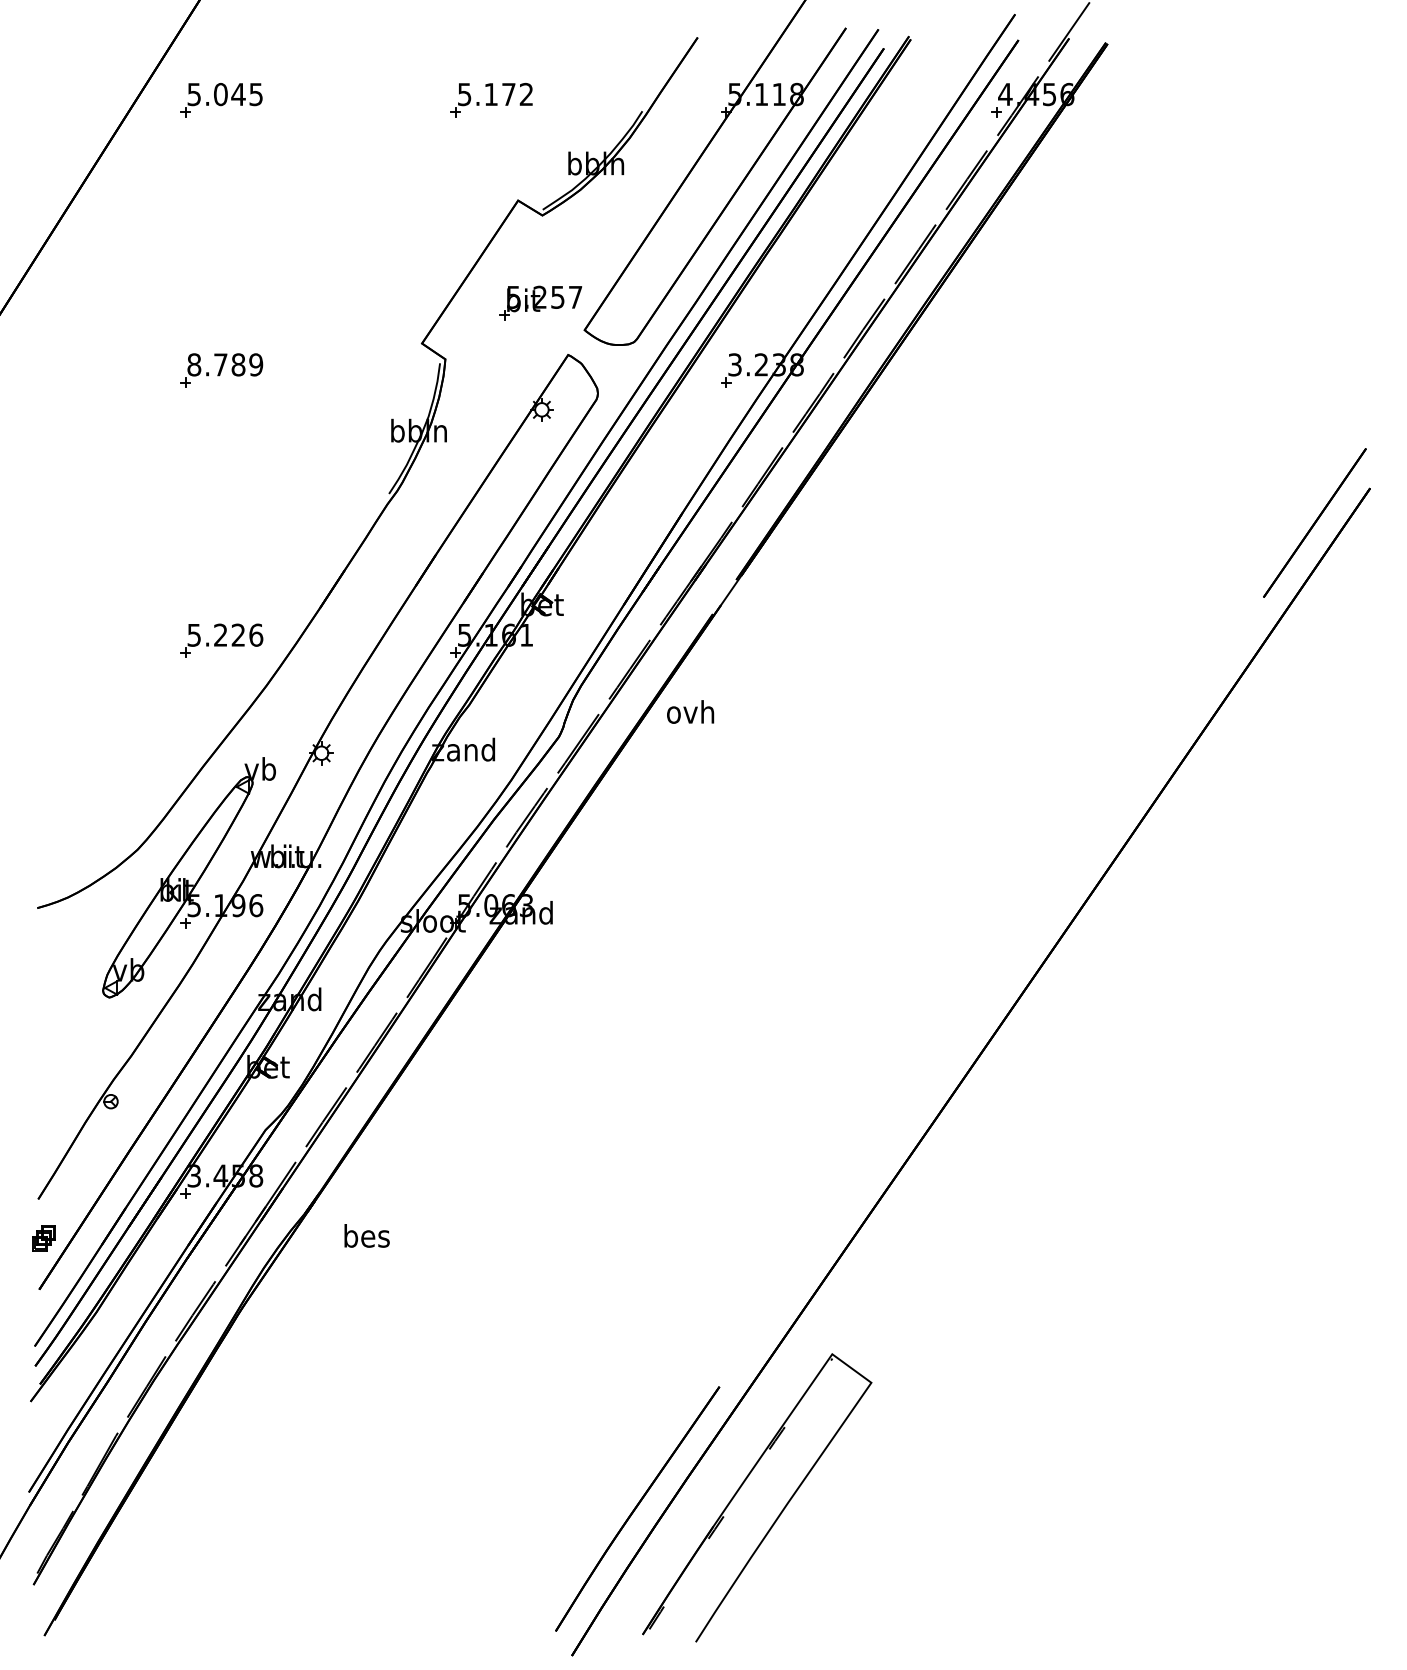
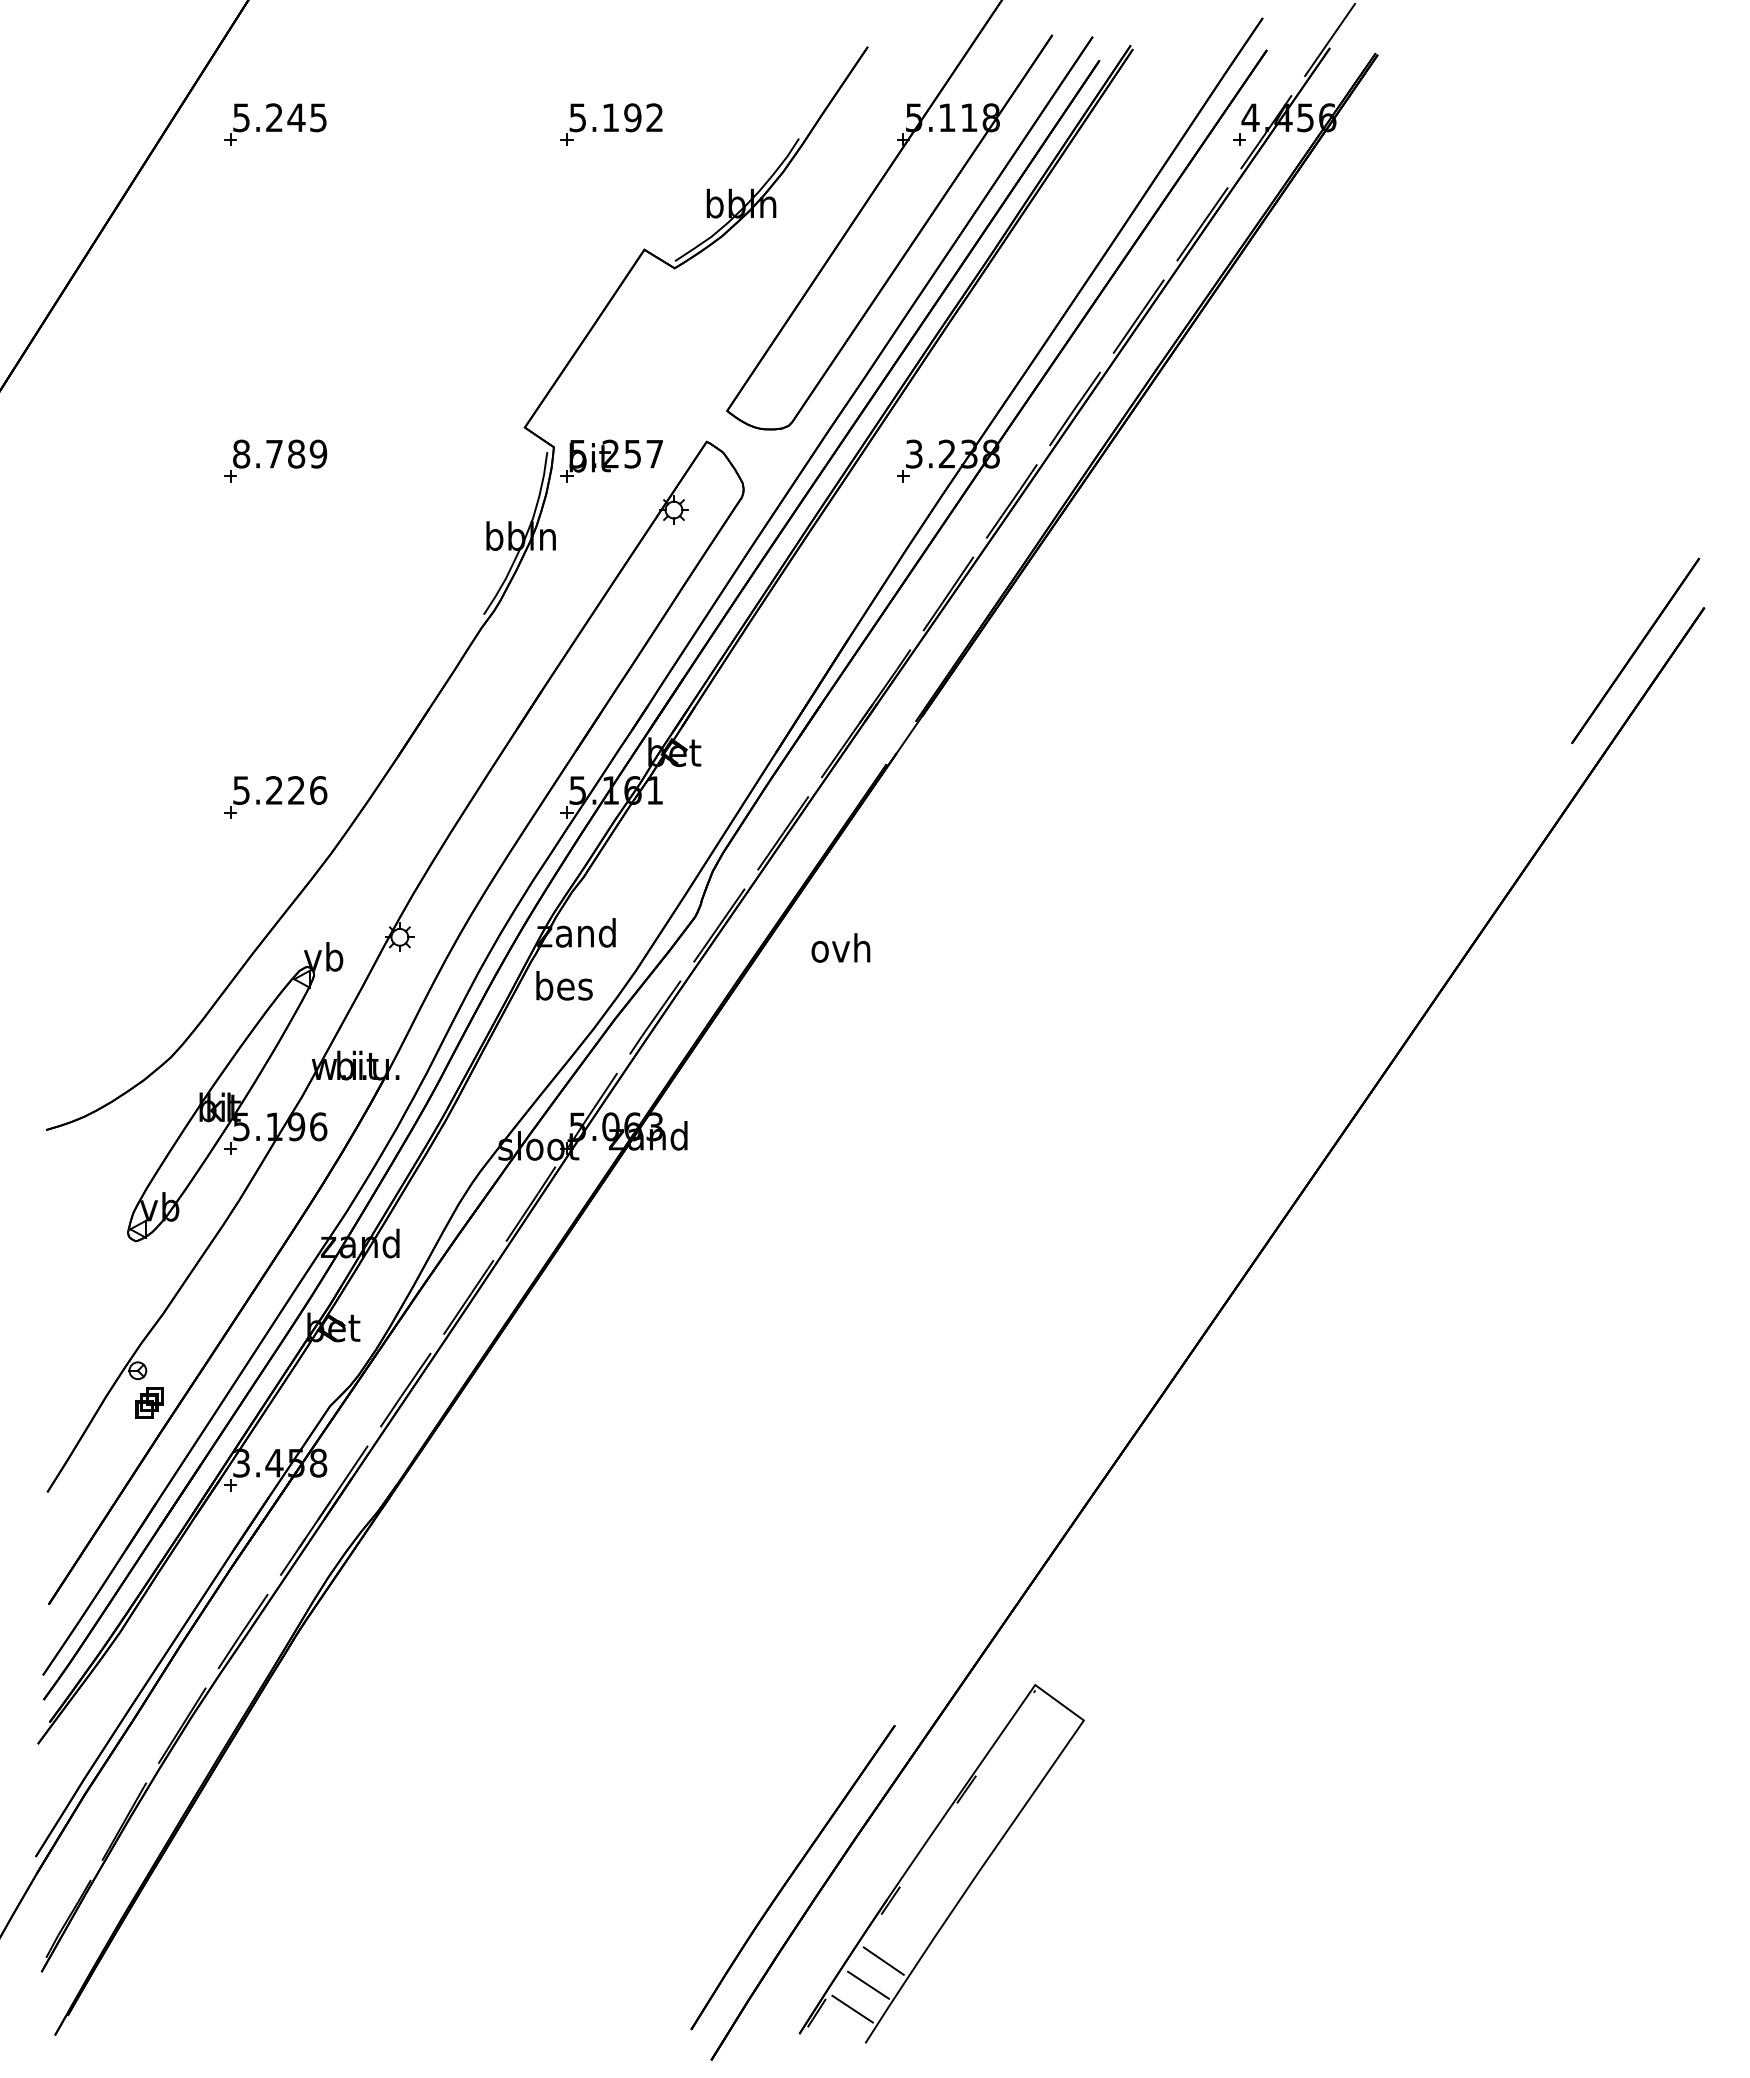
text: (220, 94) -> (274, 117), 5.045 -> 5.245
text: (508, 94) -> (632, 117), 5.172 -> 5.192
part: (540, 302) -> (611, 460), moved
text: (690, 711) -> (840, 947), moved
text: (367, 1235) -> (564, 985), moved
part: (43, 1238) -> (149, 1402), moved
line: (710, 1575) -> (883, 1960), added
line: (698, 1594) -> (868, 1984), added
line: (685, 1614) -> (852, 2008), added

